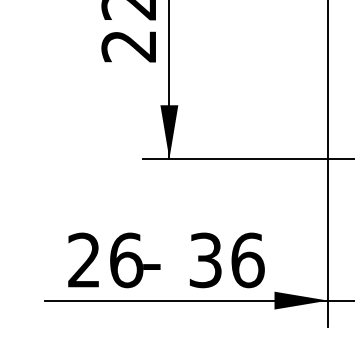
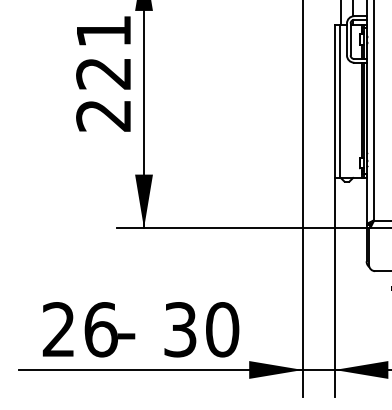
text: (247, 260) -> (222, 329), 36 -> 30

